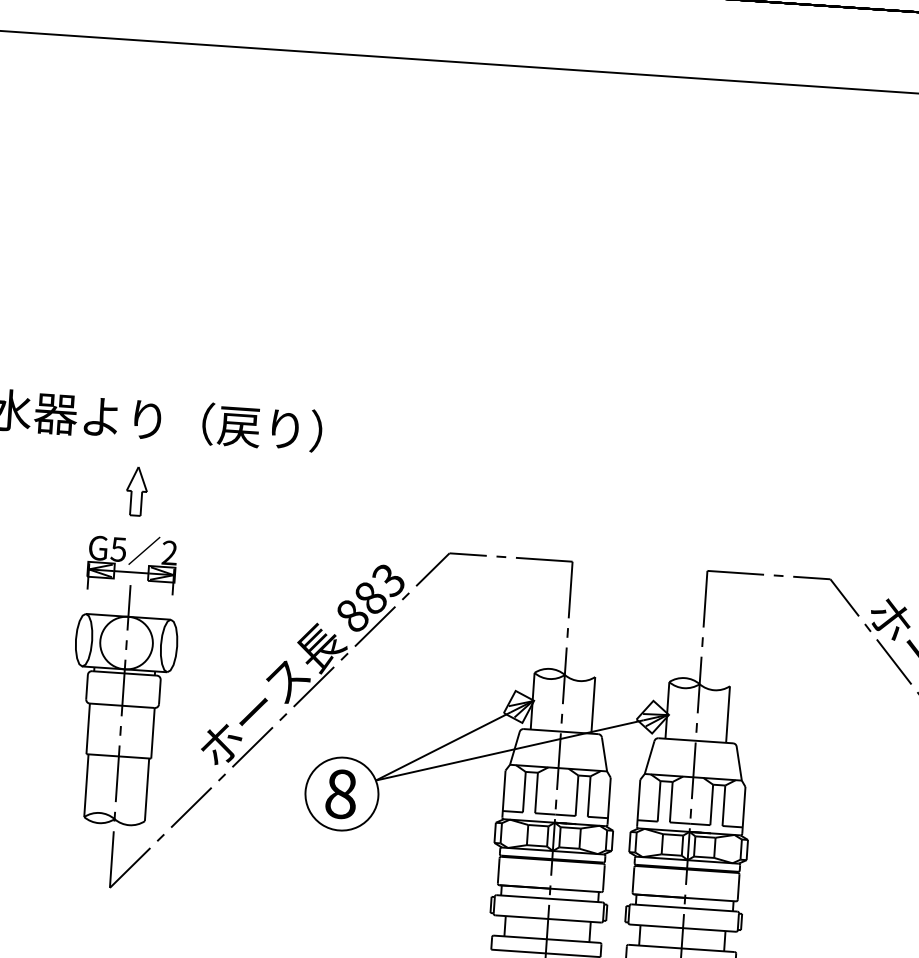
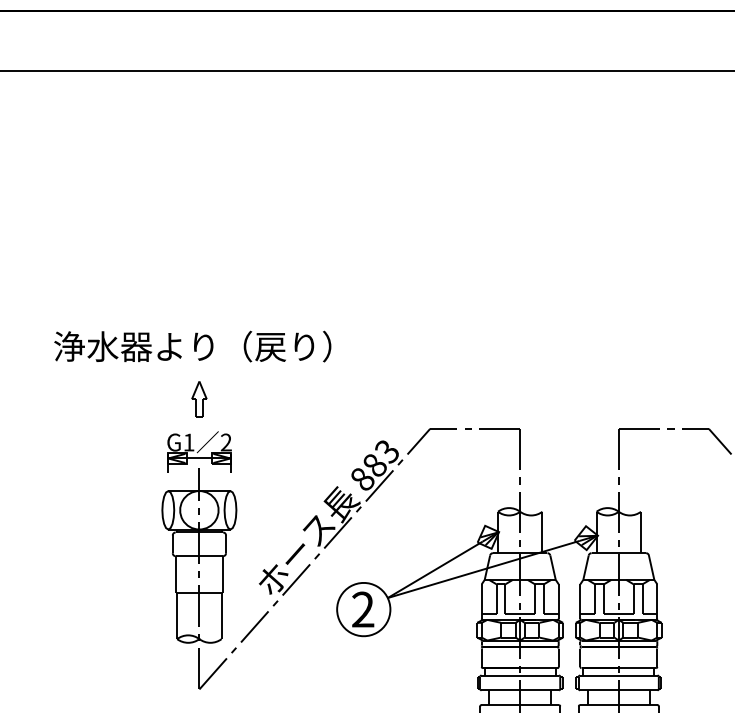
text: (118, 549) -> (188, 442), G5 -> G1
text: (341, 793) -> (363, 609), 8 -> 2

